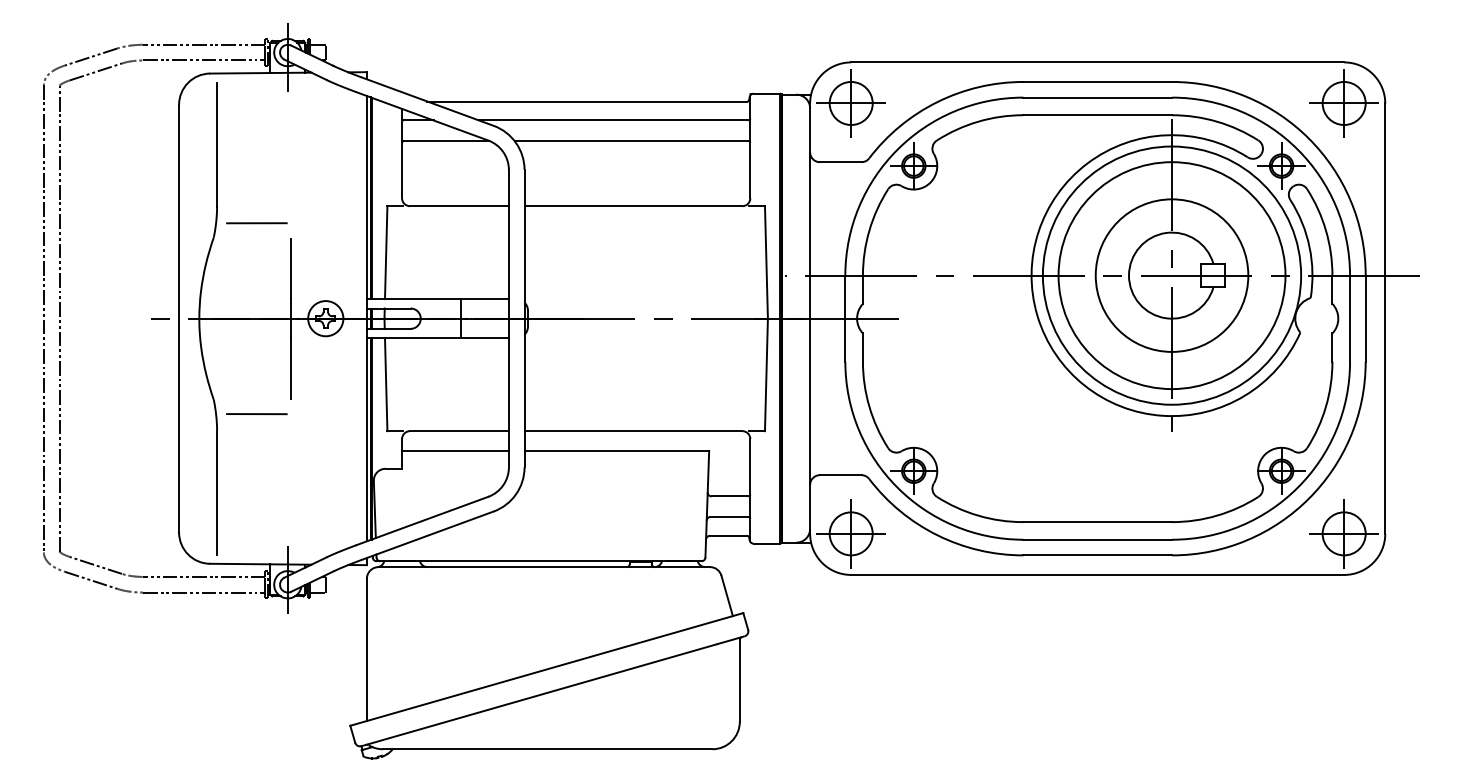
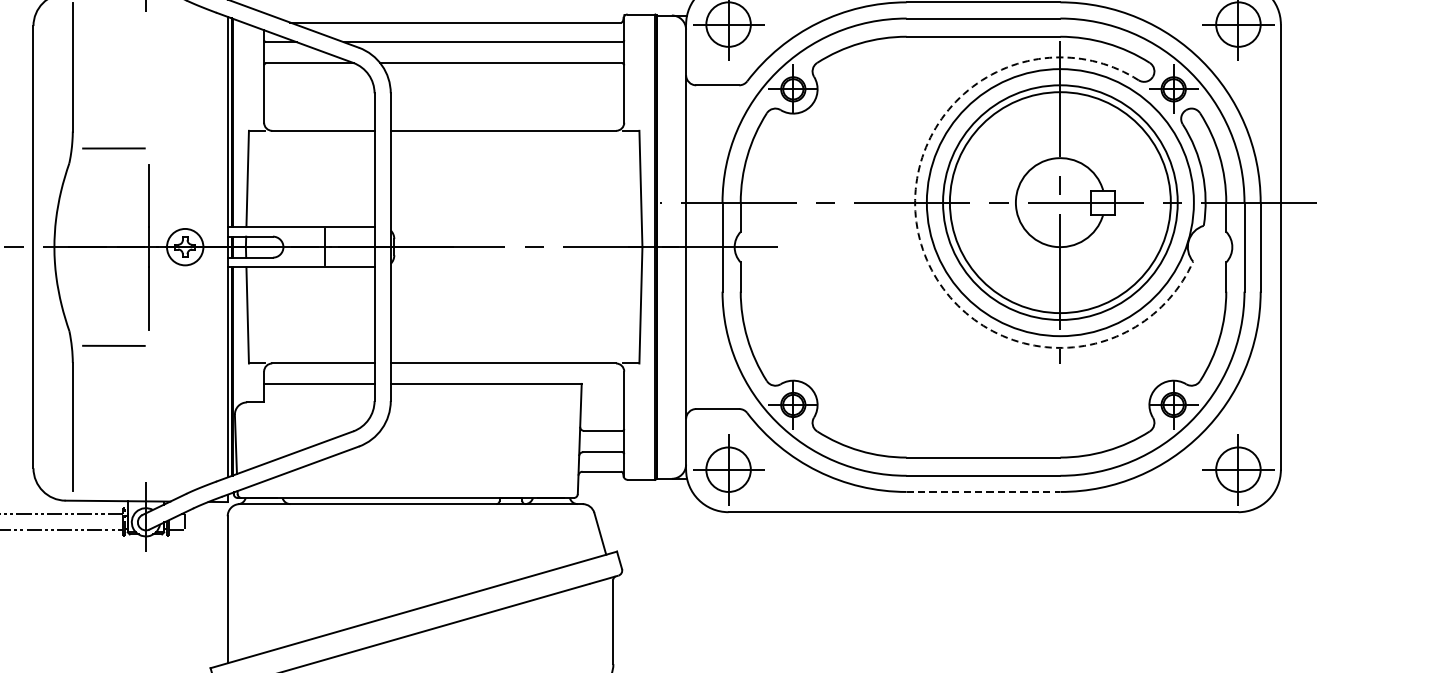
circle: (1171, 275) -> (1059, 202), size x1.4
arc: (1037, 316) -> (921, 244), solid -> dashed
line: (1098, 555) -> (984, 492), solid -> dashed

